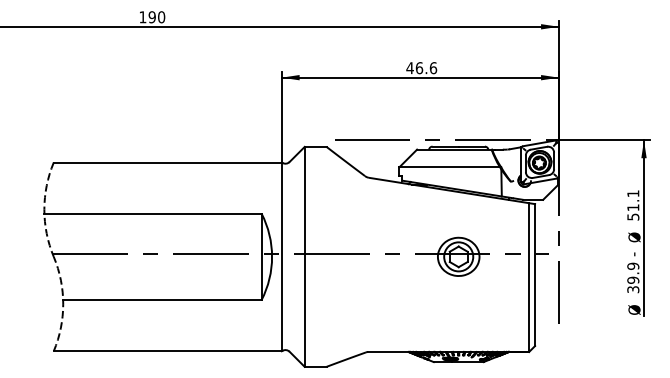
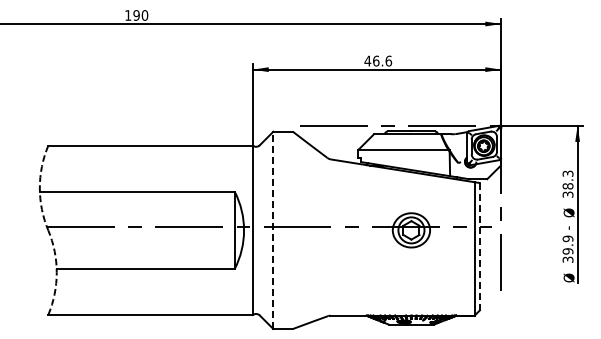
text: (632, 204) -> (567, 183), 51.1 -> 38.3
line: (304, 257) -> (273, 230), solid -> dashed
line: (534, 274) -> (479, 246), solid -> dashed

